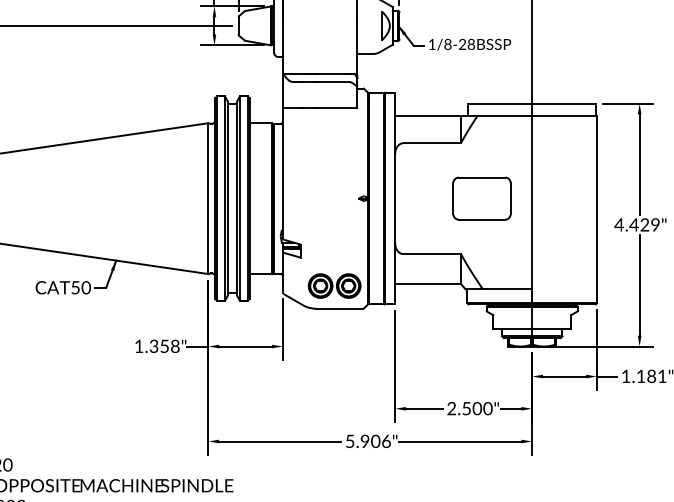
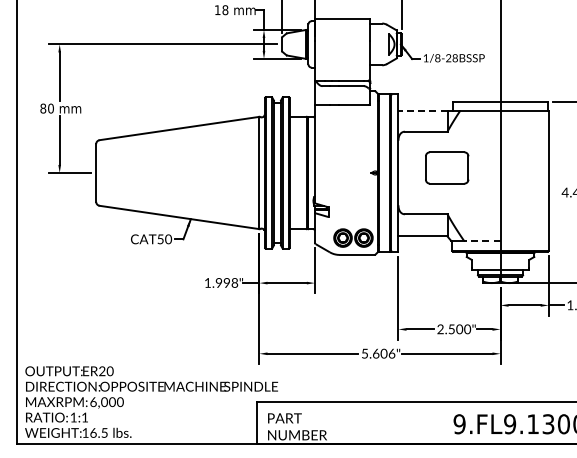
line: (427, 116) -> (422, 111), solid -> dashed
part: (482, 197) -> (447, 167), moved
line: (506, 289) -> (481, 240), solid -> dashed
text: (158, 345) -> (222, 282), 1.358" -> 1.998"
text: (365, 441) -> (376, 353), 5.906" -> 5.606"

